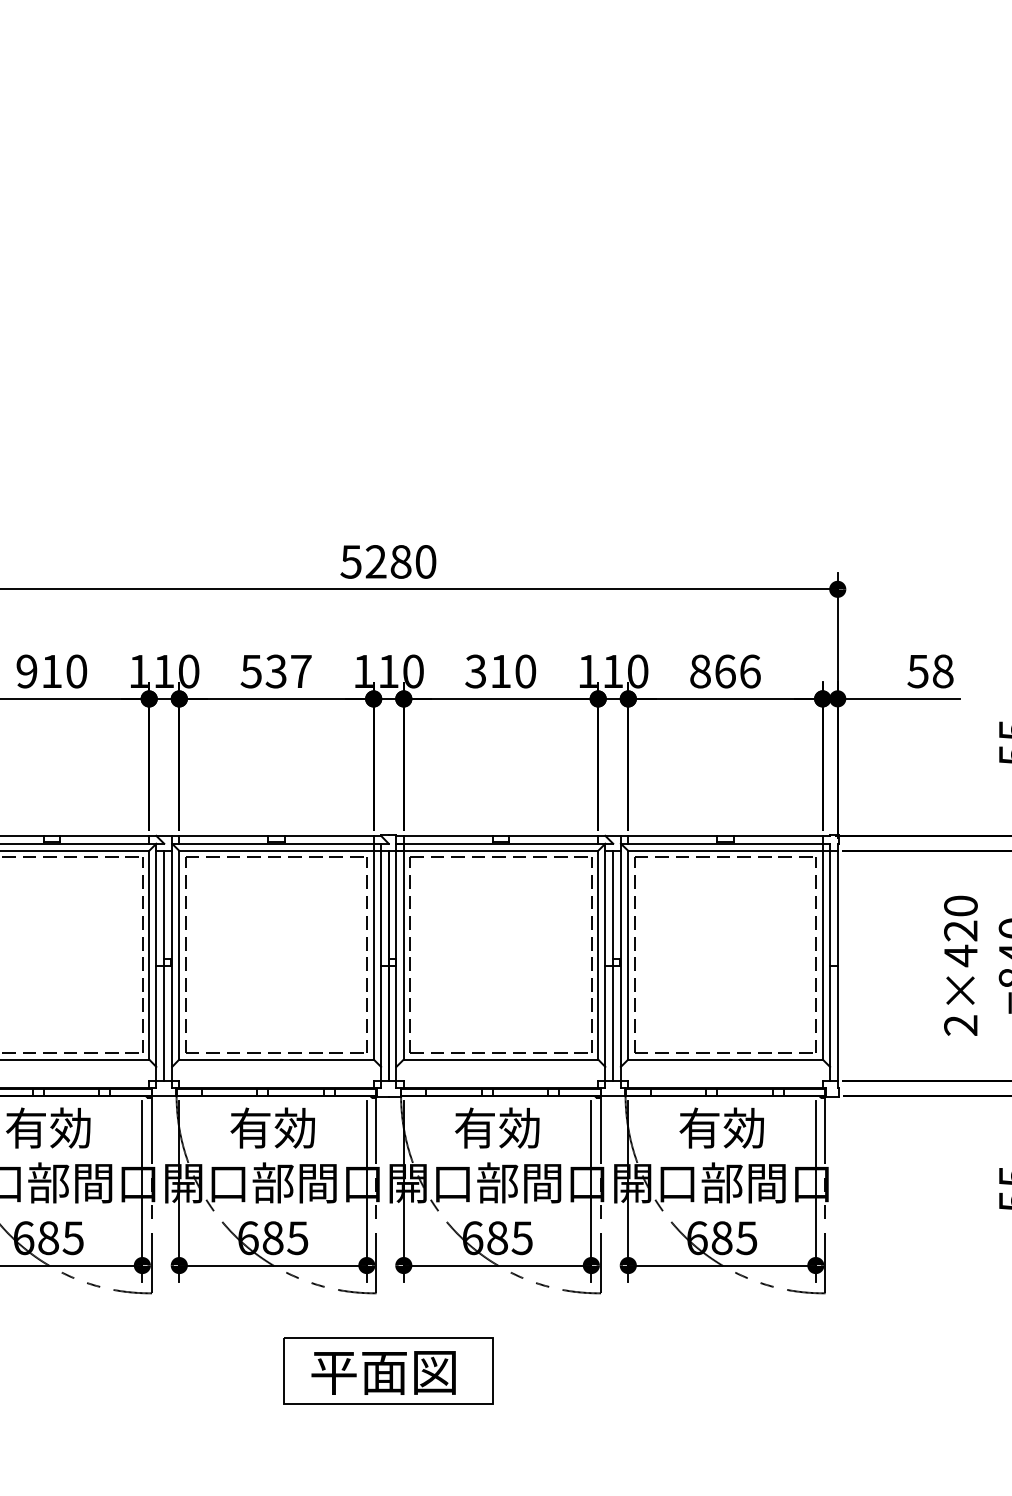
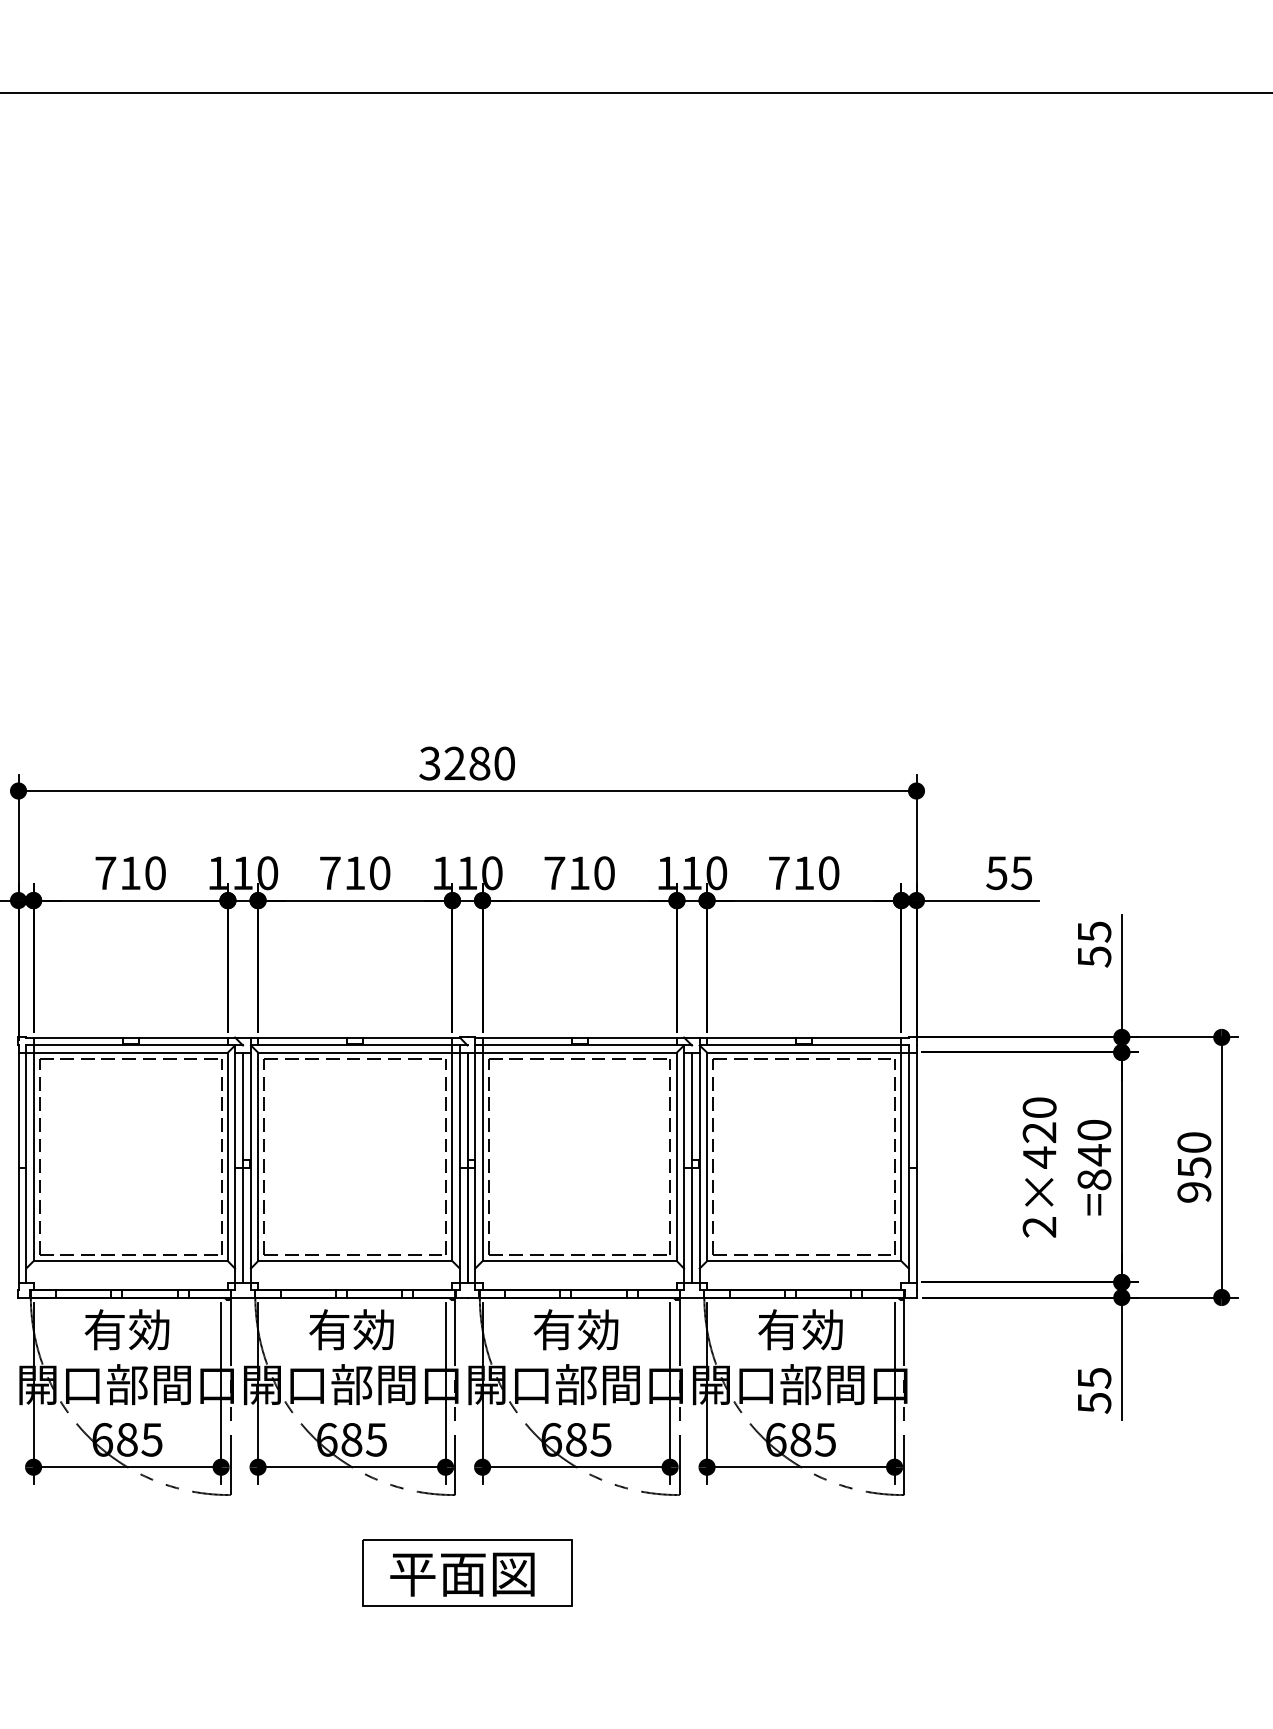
text: (350, 561) -> (429, 763), 5280 -> 3280
text: (942, 670) -> (1021, 872), 58 -> 55
text: (26, 671) -> (105, 873), 910 -> 710
text: (275, 671) -> (354, 873), 537 -> 710
text: (475, 671) -> (554, 873), 310 -> 710
text: (725, 671) -> (804, 873), 866 -> 710

